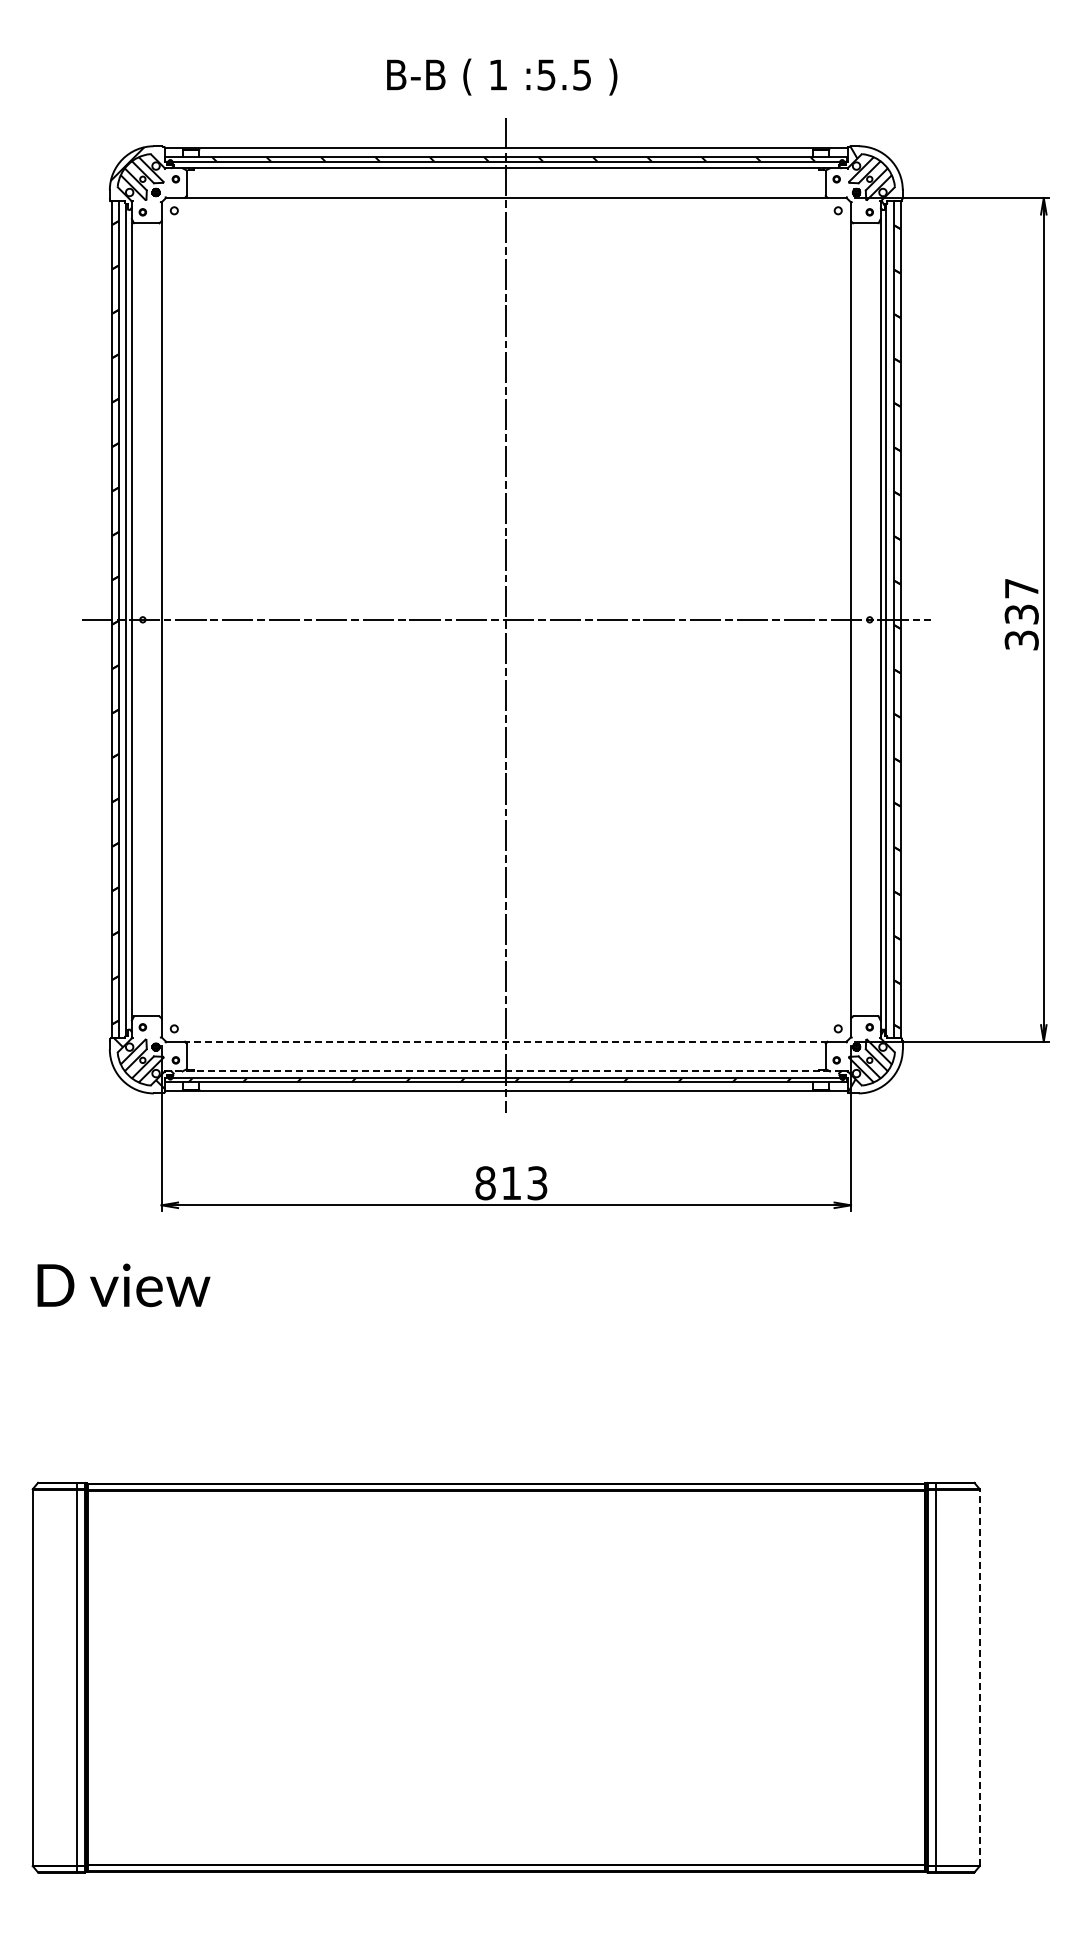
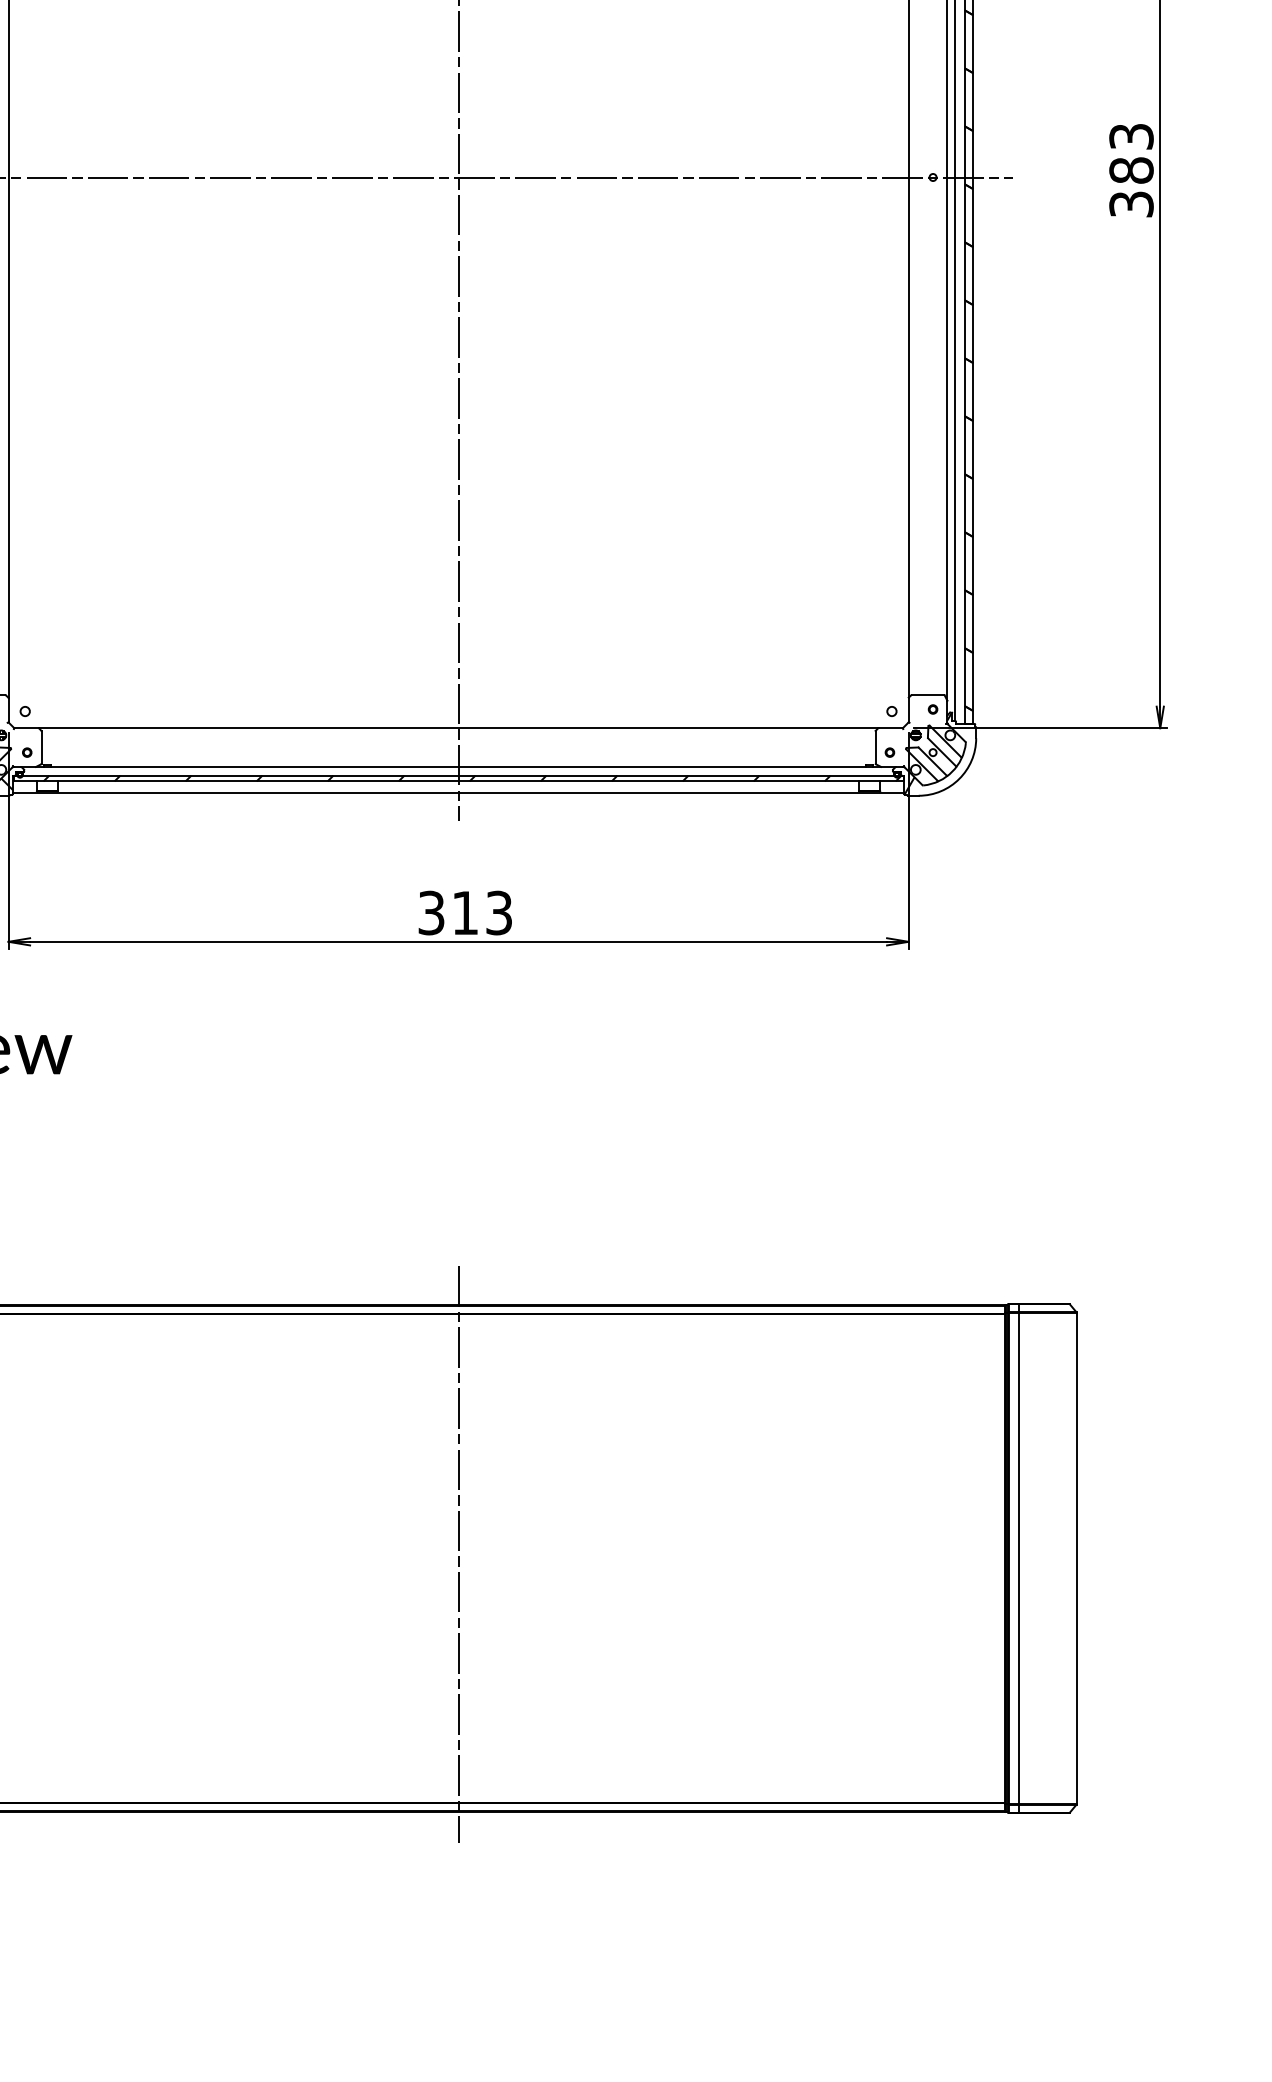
text: (1021, 601) -> (1131, 153), 337 -> 383
line: (506, 1041) -> (458, 727), dashed -> solid
line: (505, 1071) -> (457, 767), dashed -> solid
text: (485, 1183) -> (431, 913), 813 -> 313
line: (506, 1674) -> (458, 1554), added
line: (979, 1677) -> (1076, 1558), dashed -> solid

